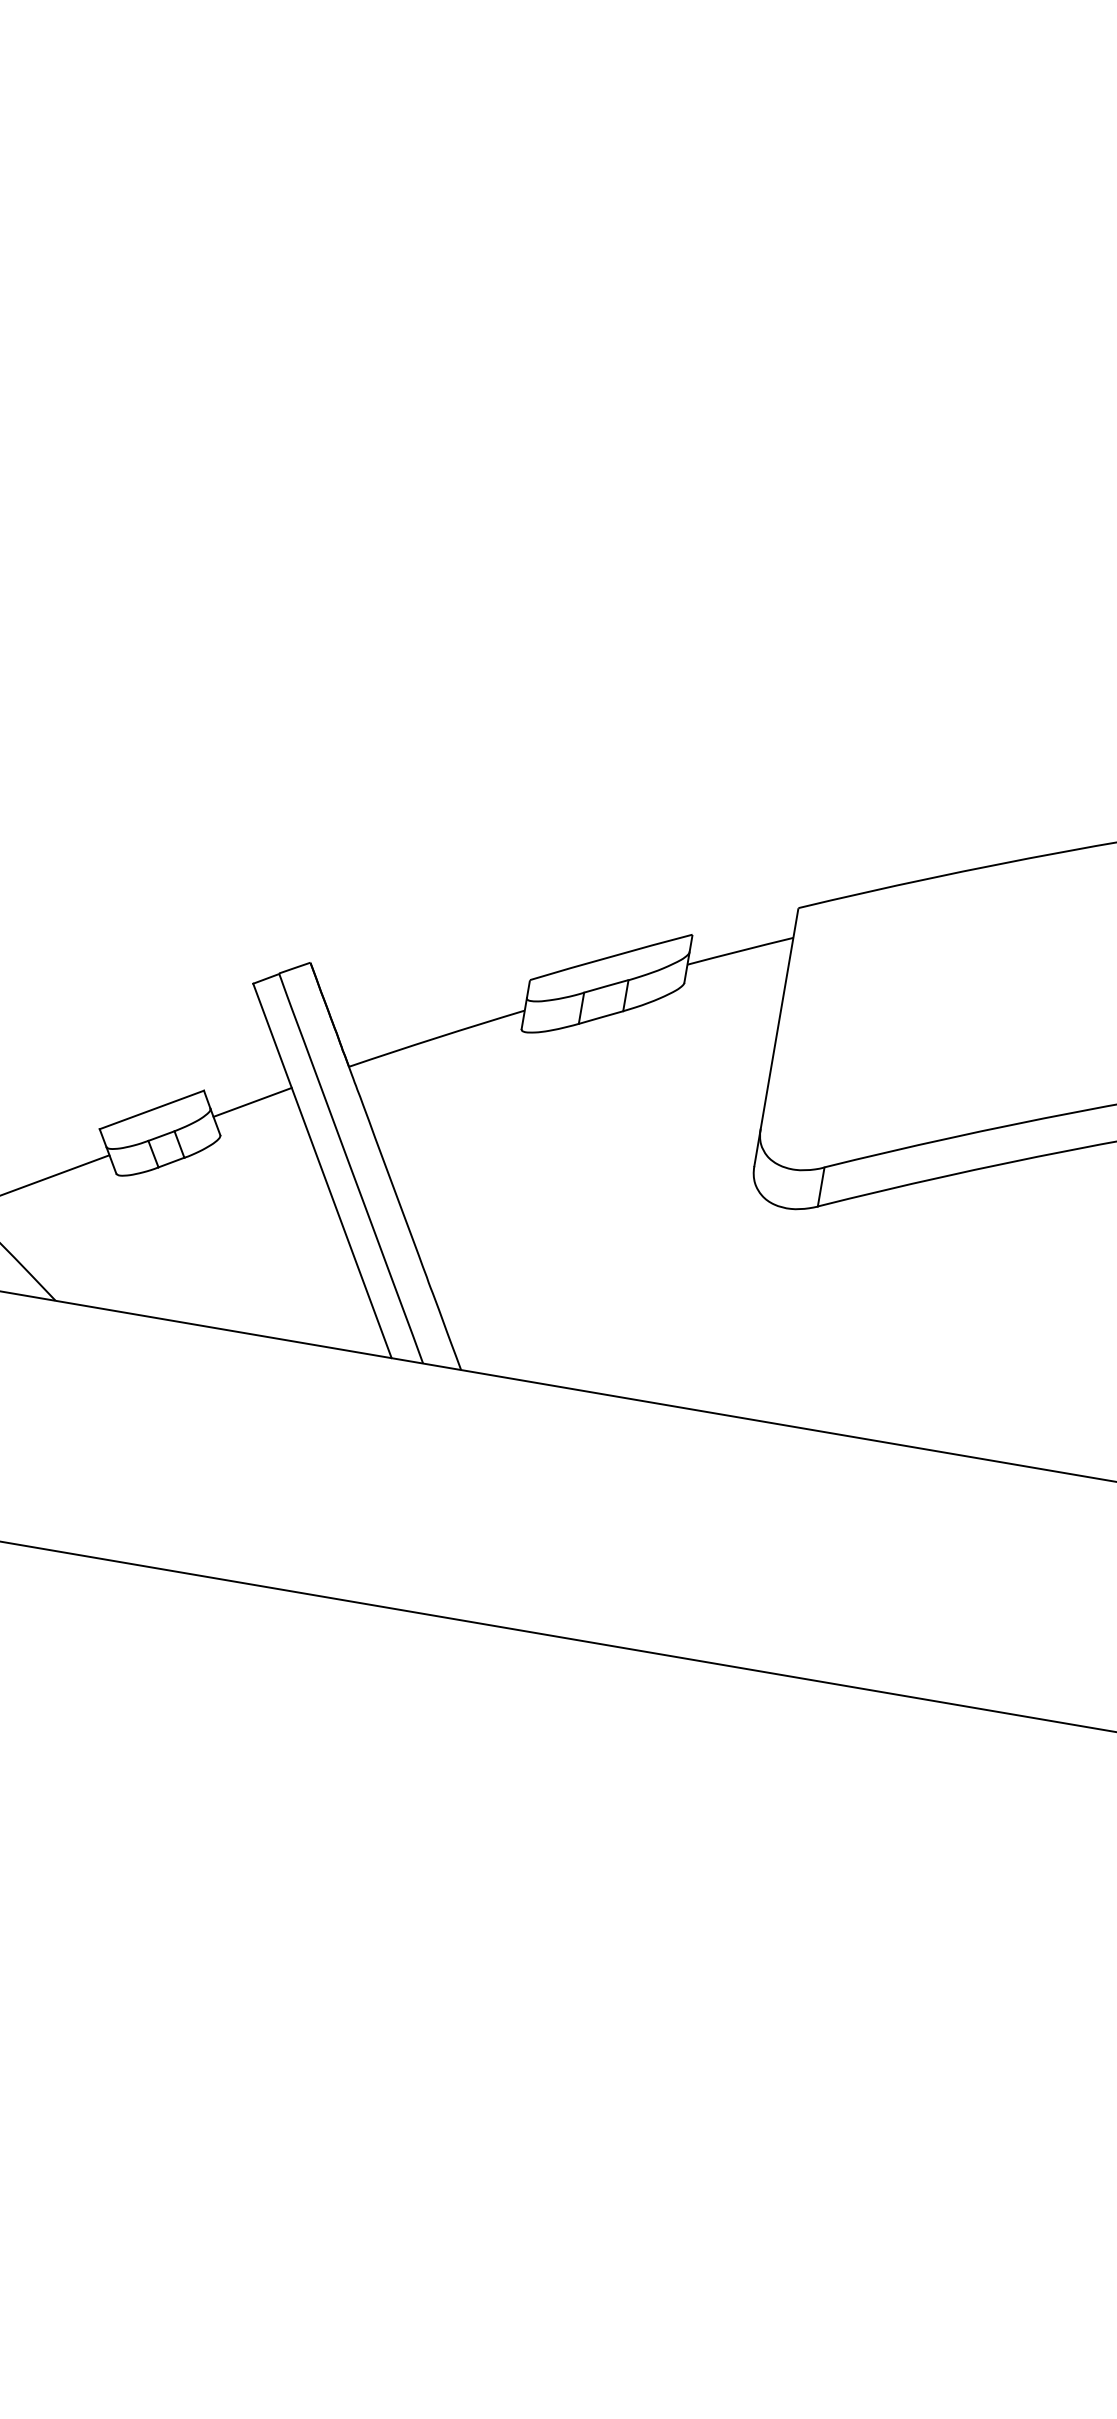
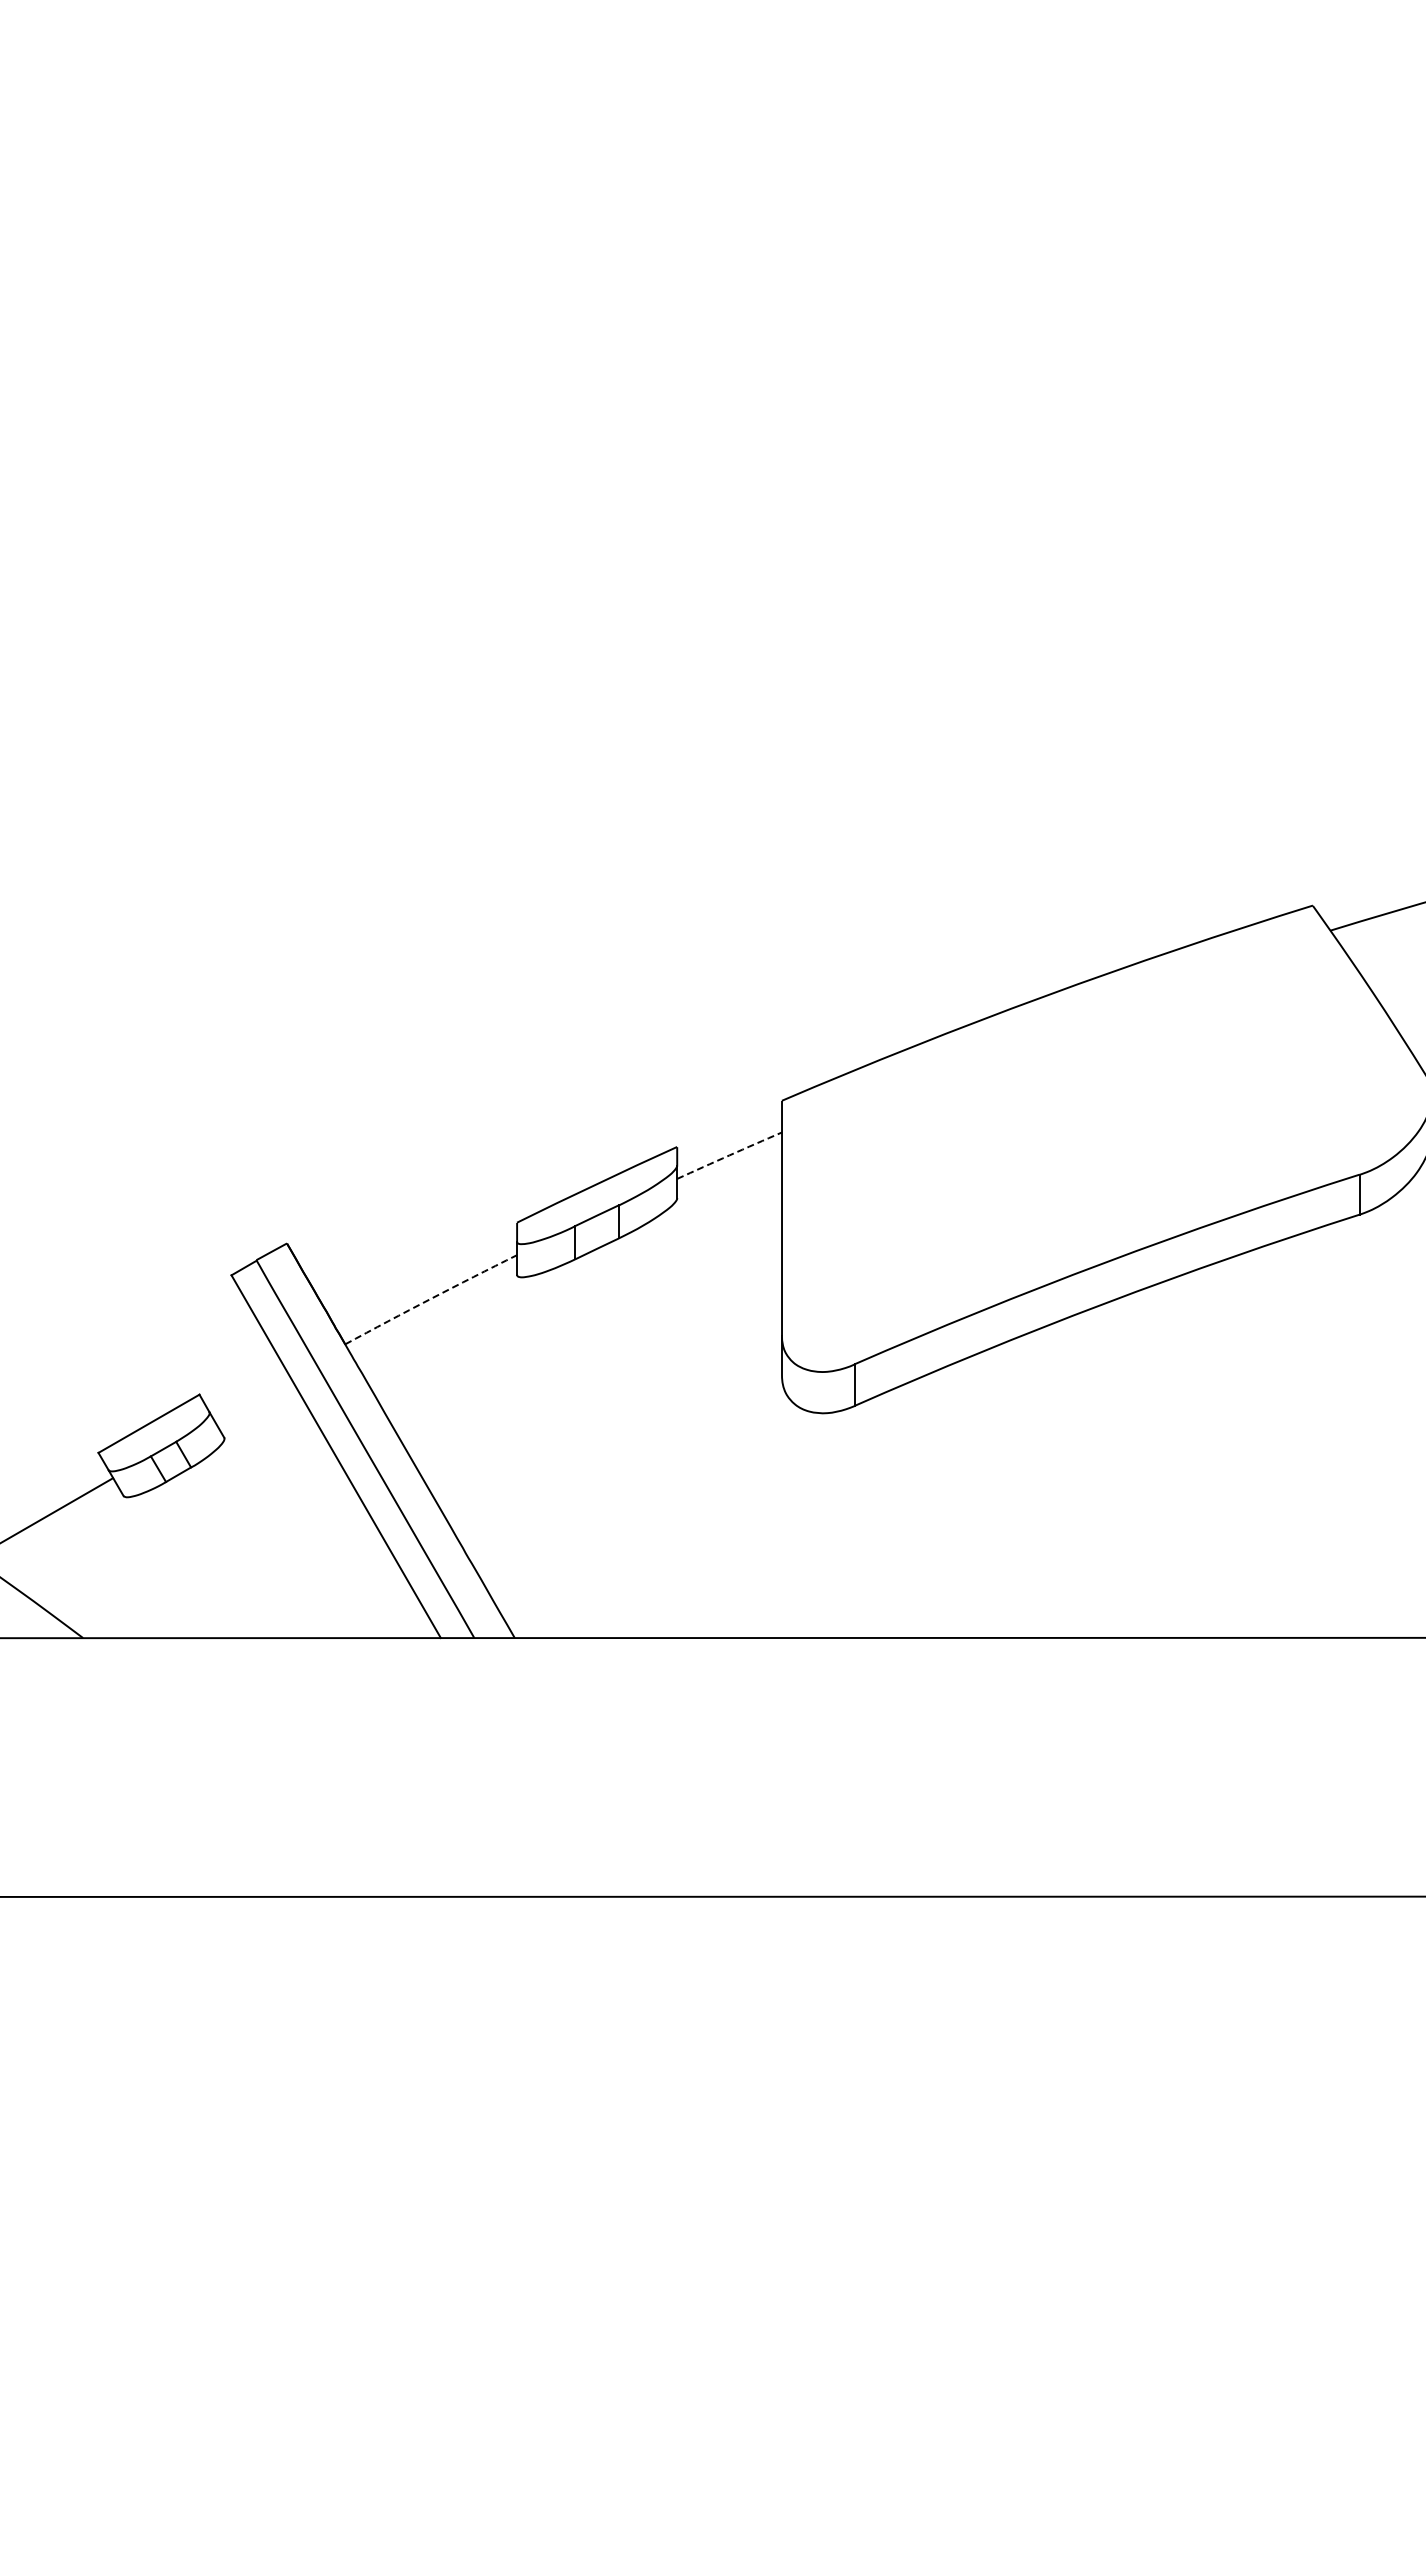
arc: (740, 951) -> (729, 1155), solid -> dashed
arc: (436, 1037) -> (430, 1298), solid -> dashed
line: (252, 1102) -> (251, 1398), removed

